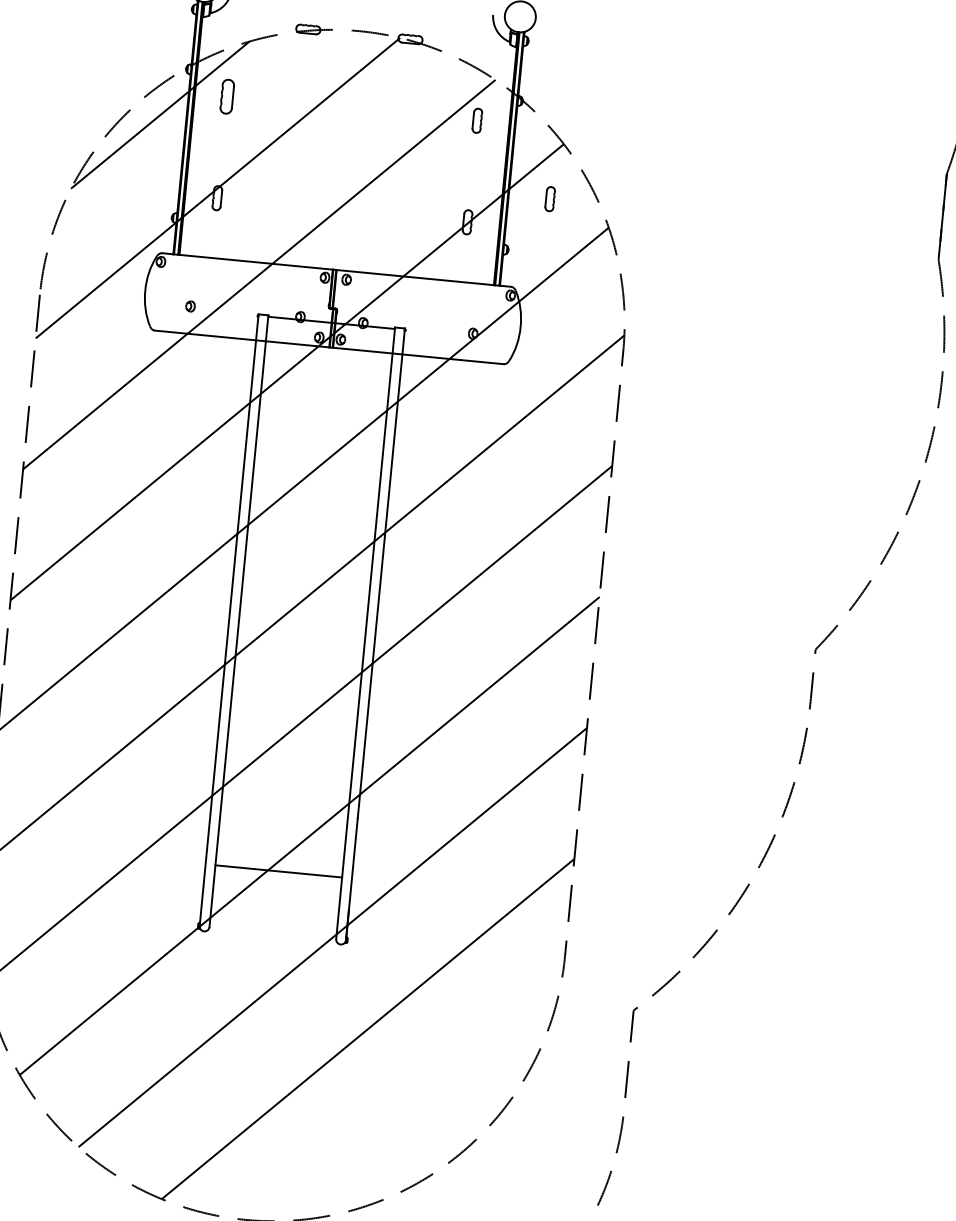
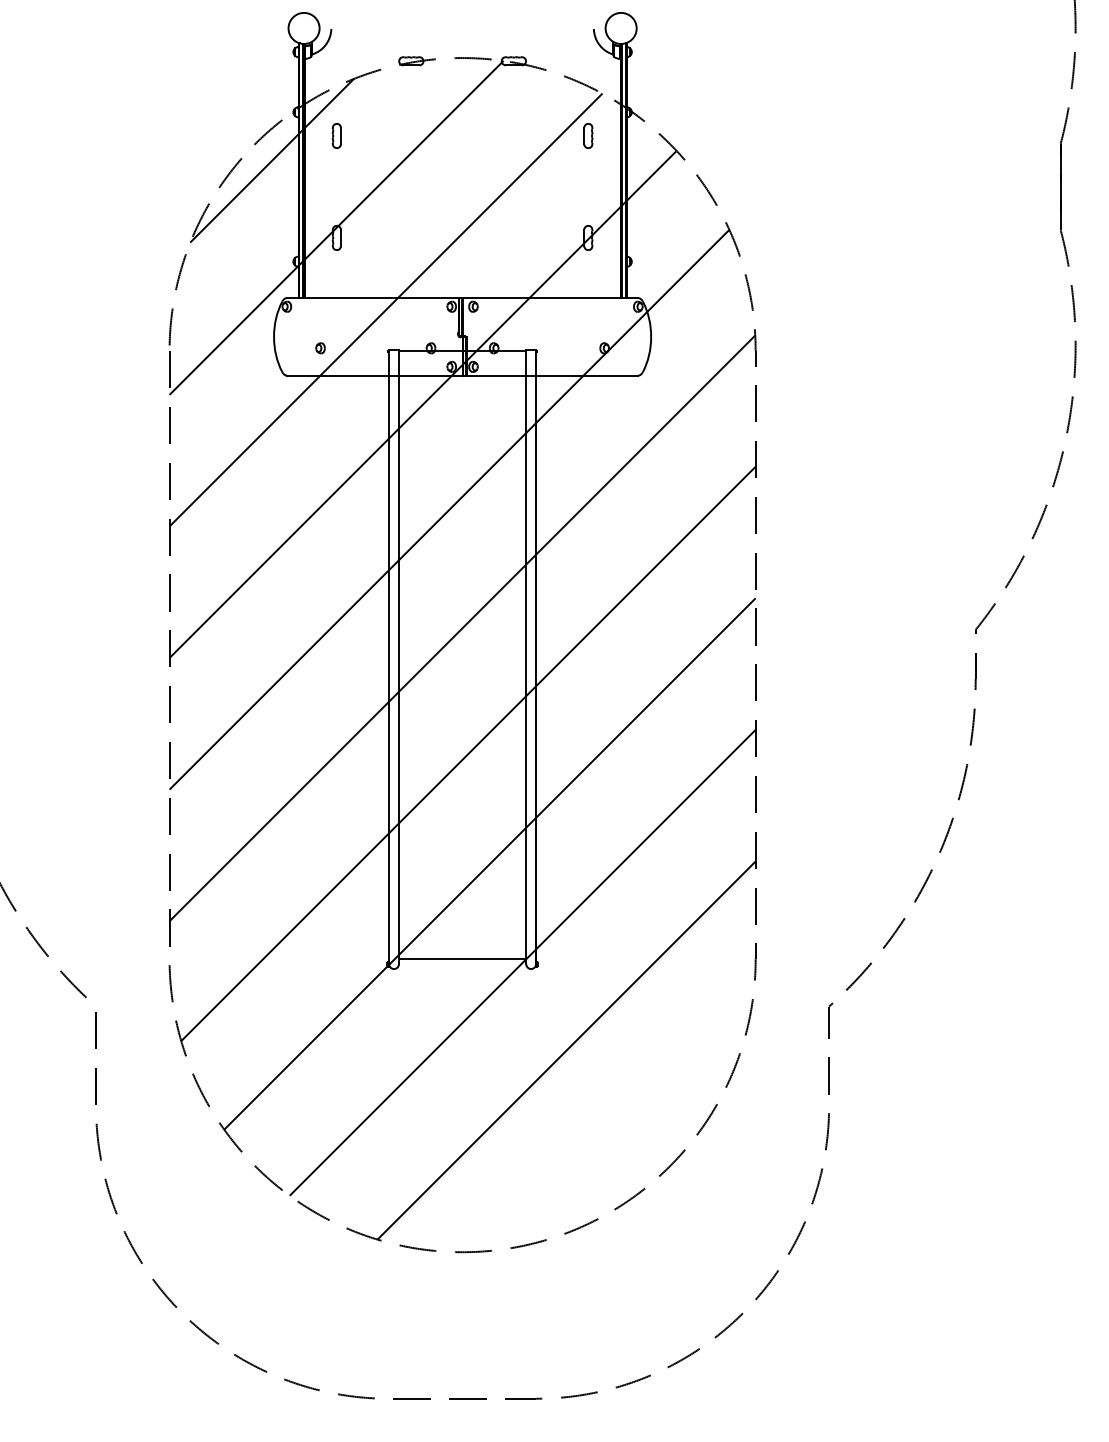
part: (226, 96) -> (336, 135), size x0.71
part: (550, 198) -> (668, 206), removed
line: (278, 871) -> (462, 959), moved

